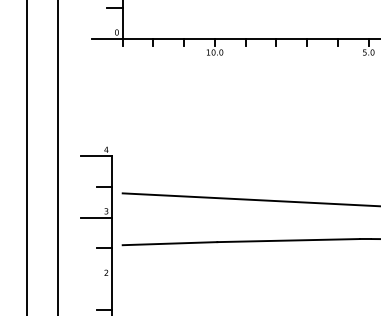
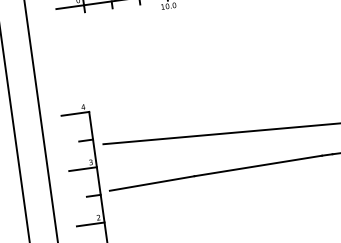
line: (96, 279) -> (90, 224), added

